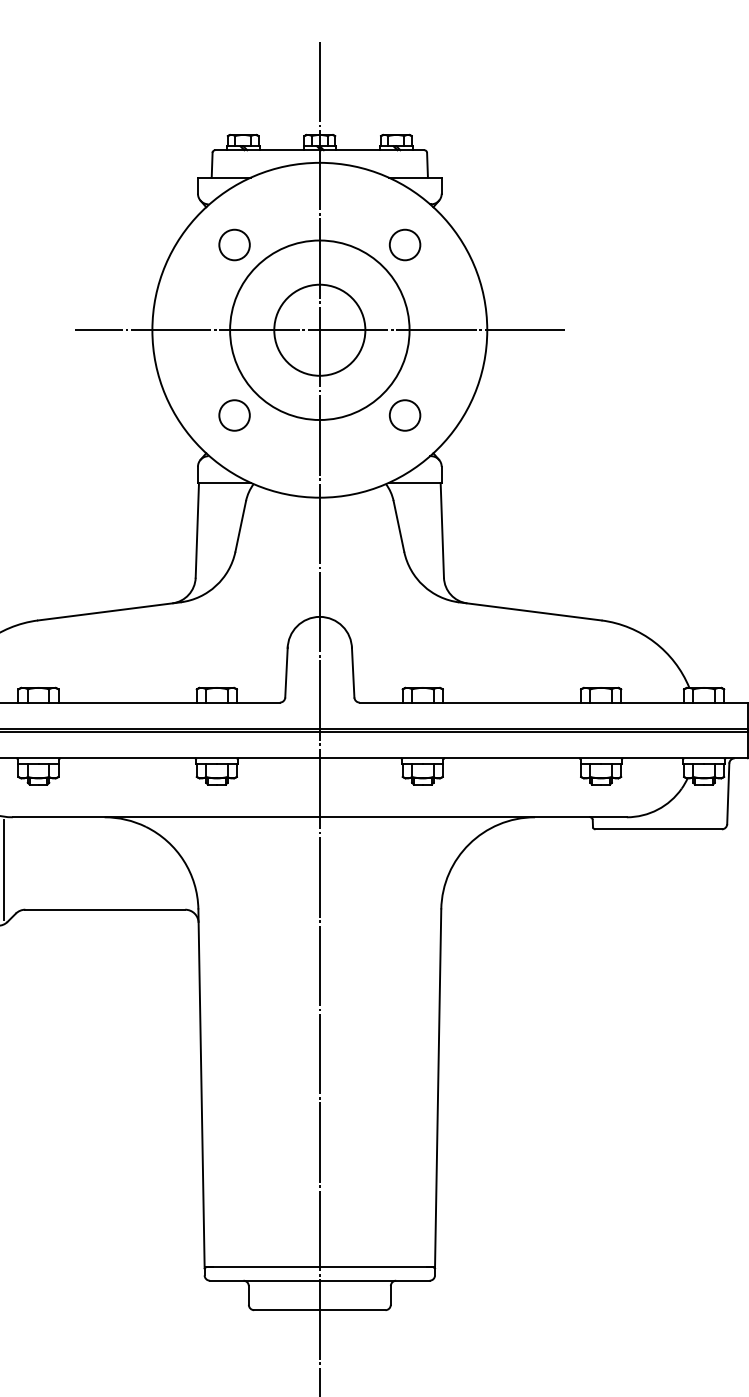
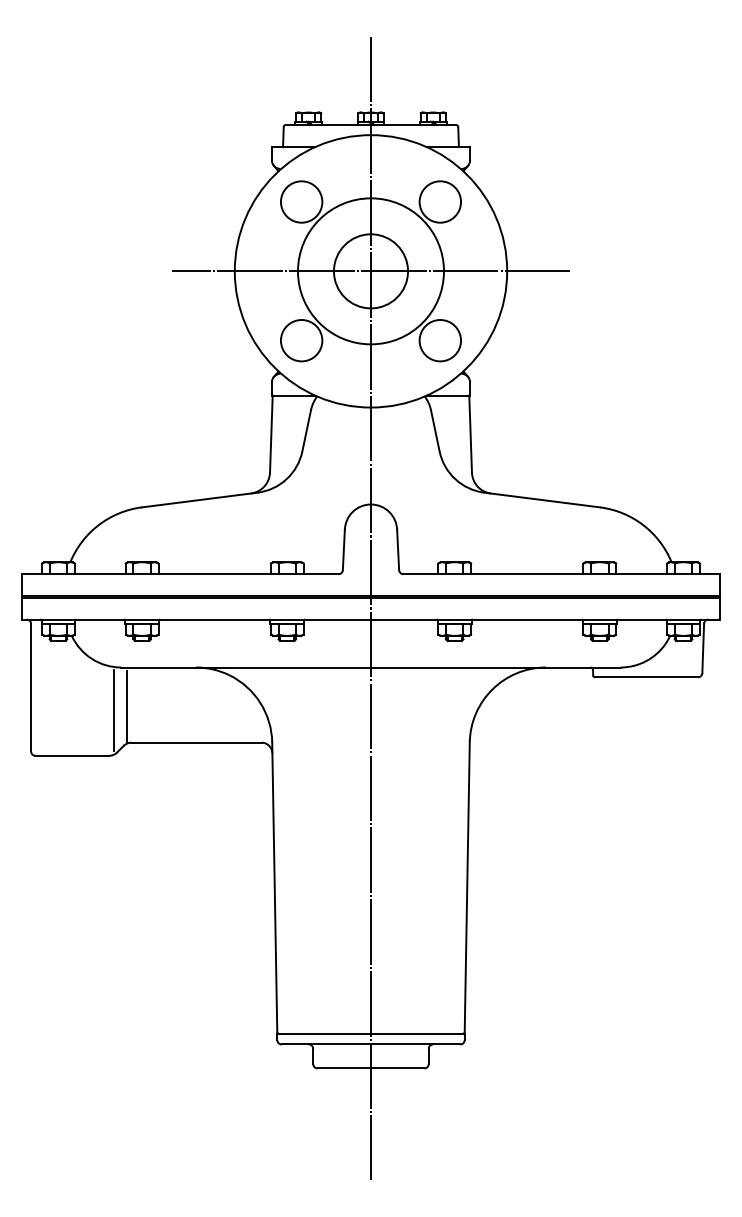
circle: (234, 244) -> (301, 201), size x1.67
circle: (405, 244) -> (440, 201), size x1.67
circle: (234, 415) -> (301, 340), size x1.67
circle: (405, 415) -> (440, 340), size x1.67
line: (19, 865) -> (126, 706), added

